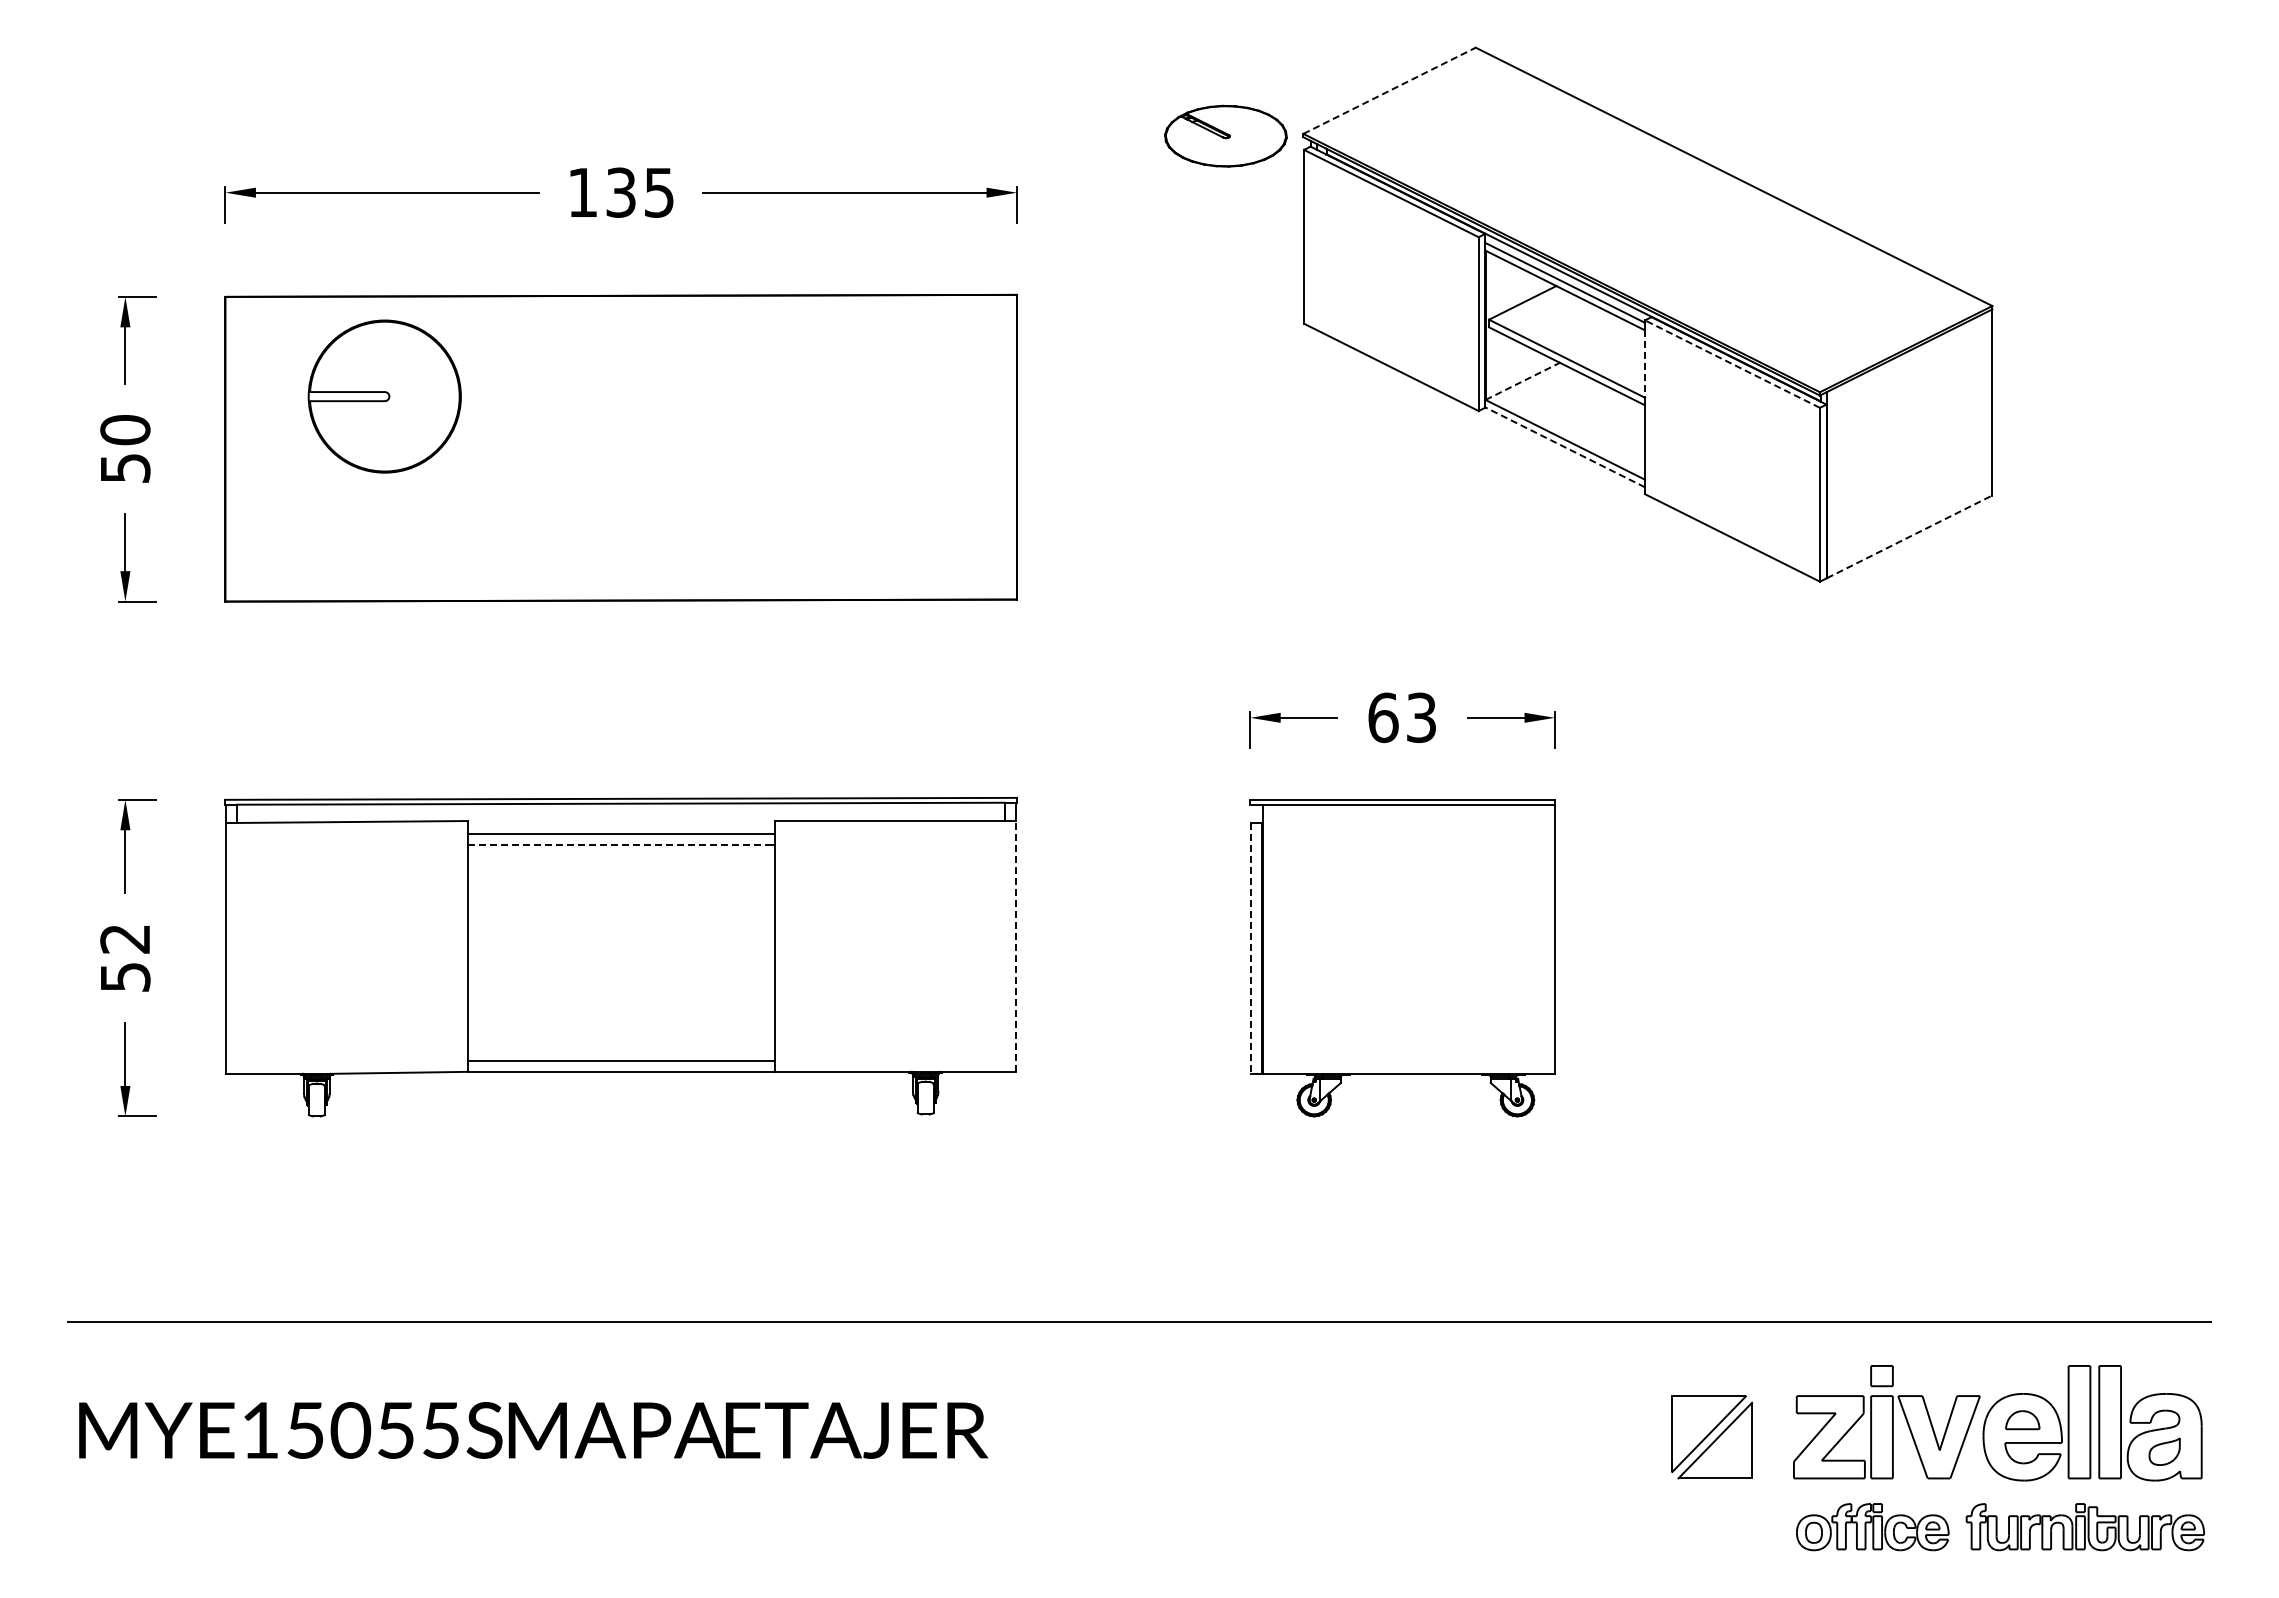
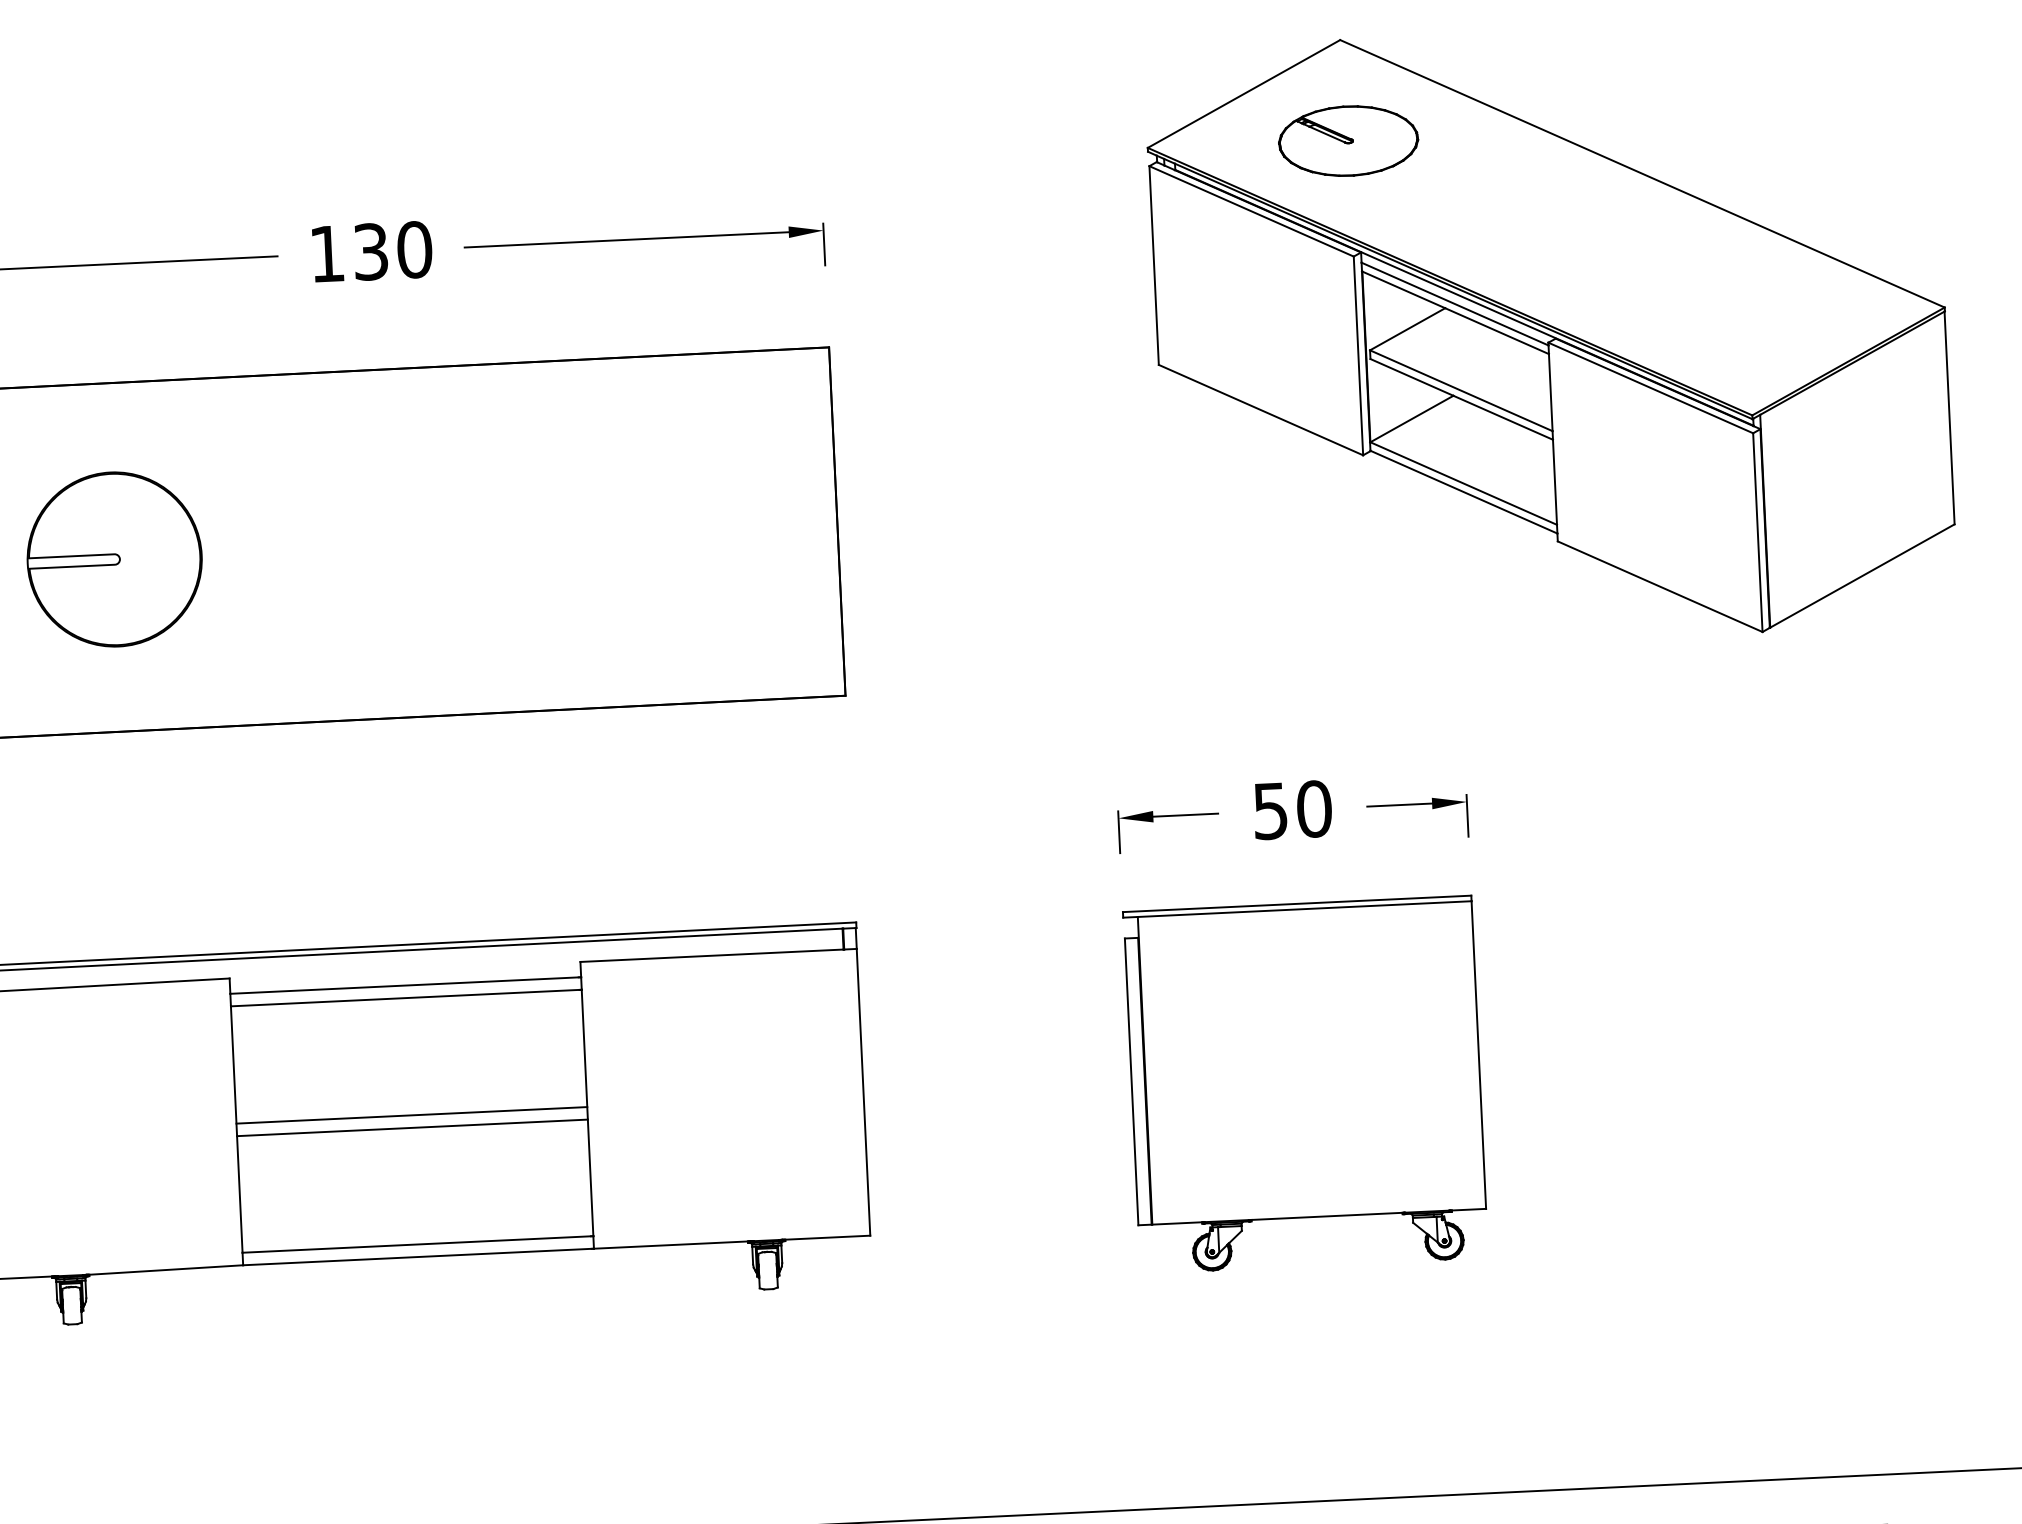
line: (1390, 90) -> (1245, 93), dashed -> solid
part: (1225, 135) -> (1348, 140), moved
text: (659, 192) -> (414, 249), 135 -> 130
line: (1645, 364) -> (1551, 393), dashed -> solid
line: (1732, 364) -> (1650, 388), dashed -> solid
line: (1522, 381) -> (1411, 419), dashed -> solid
part: (384, 396) -> (114, 559), moved
line: (1564, 447) -> (1463, 492), dashed -> solid
line: (1909, 536) -> (1862, 575), dashed -> solid
text: (1402, 717) -> (1292, 809), 63 -> 50
line: (621, 845) -> (406, 998), dashed -> solid
line: (1016, 945) -> (863, 1091), dashed -> solid
line: (620, 947) -> (410, 1114), added
line: (1250, 948) -> (1131, 1082), dashed -> solid
line: (620, 958) -> (411, 1127), added

